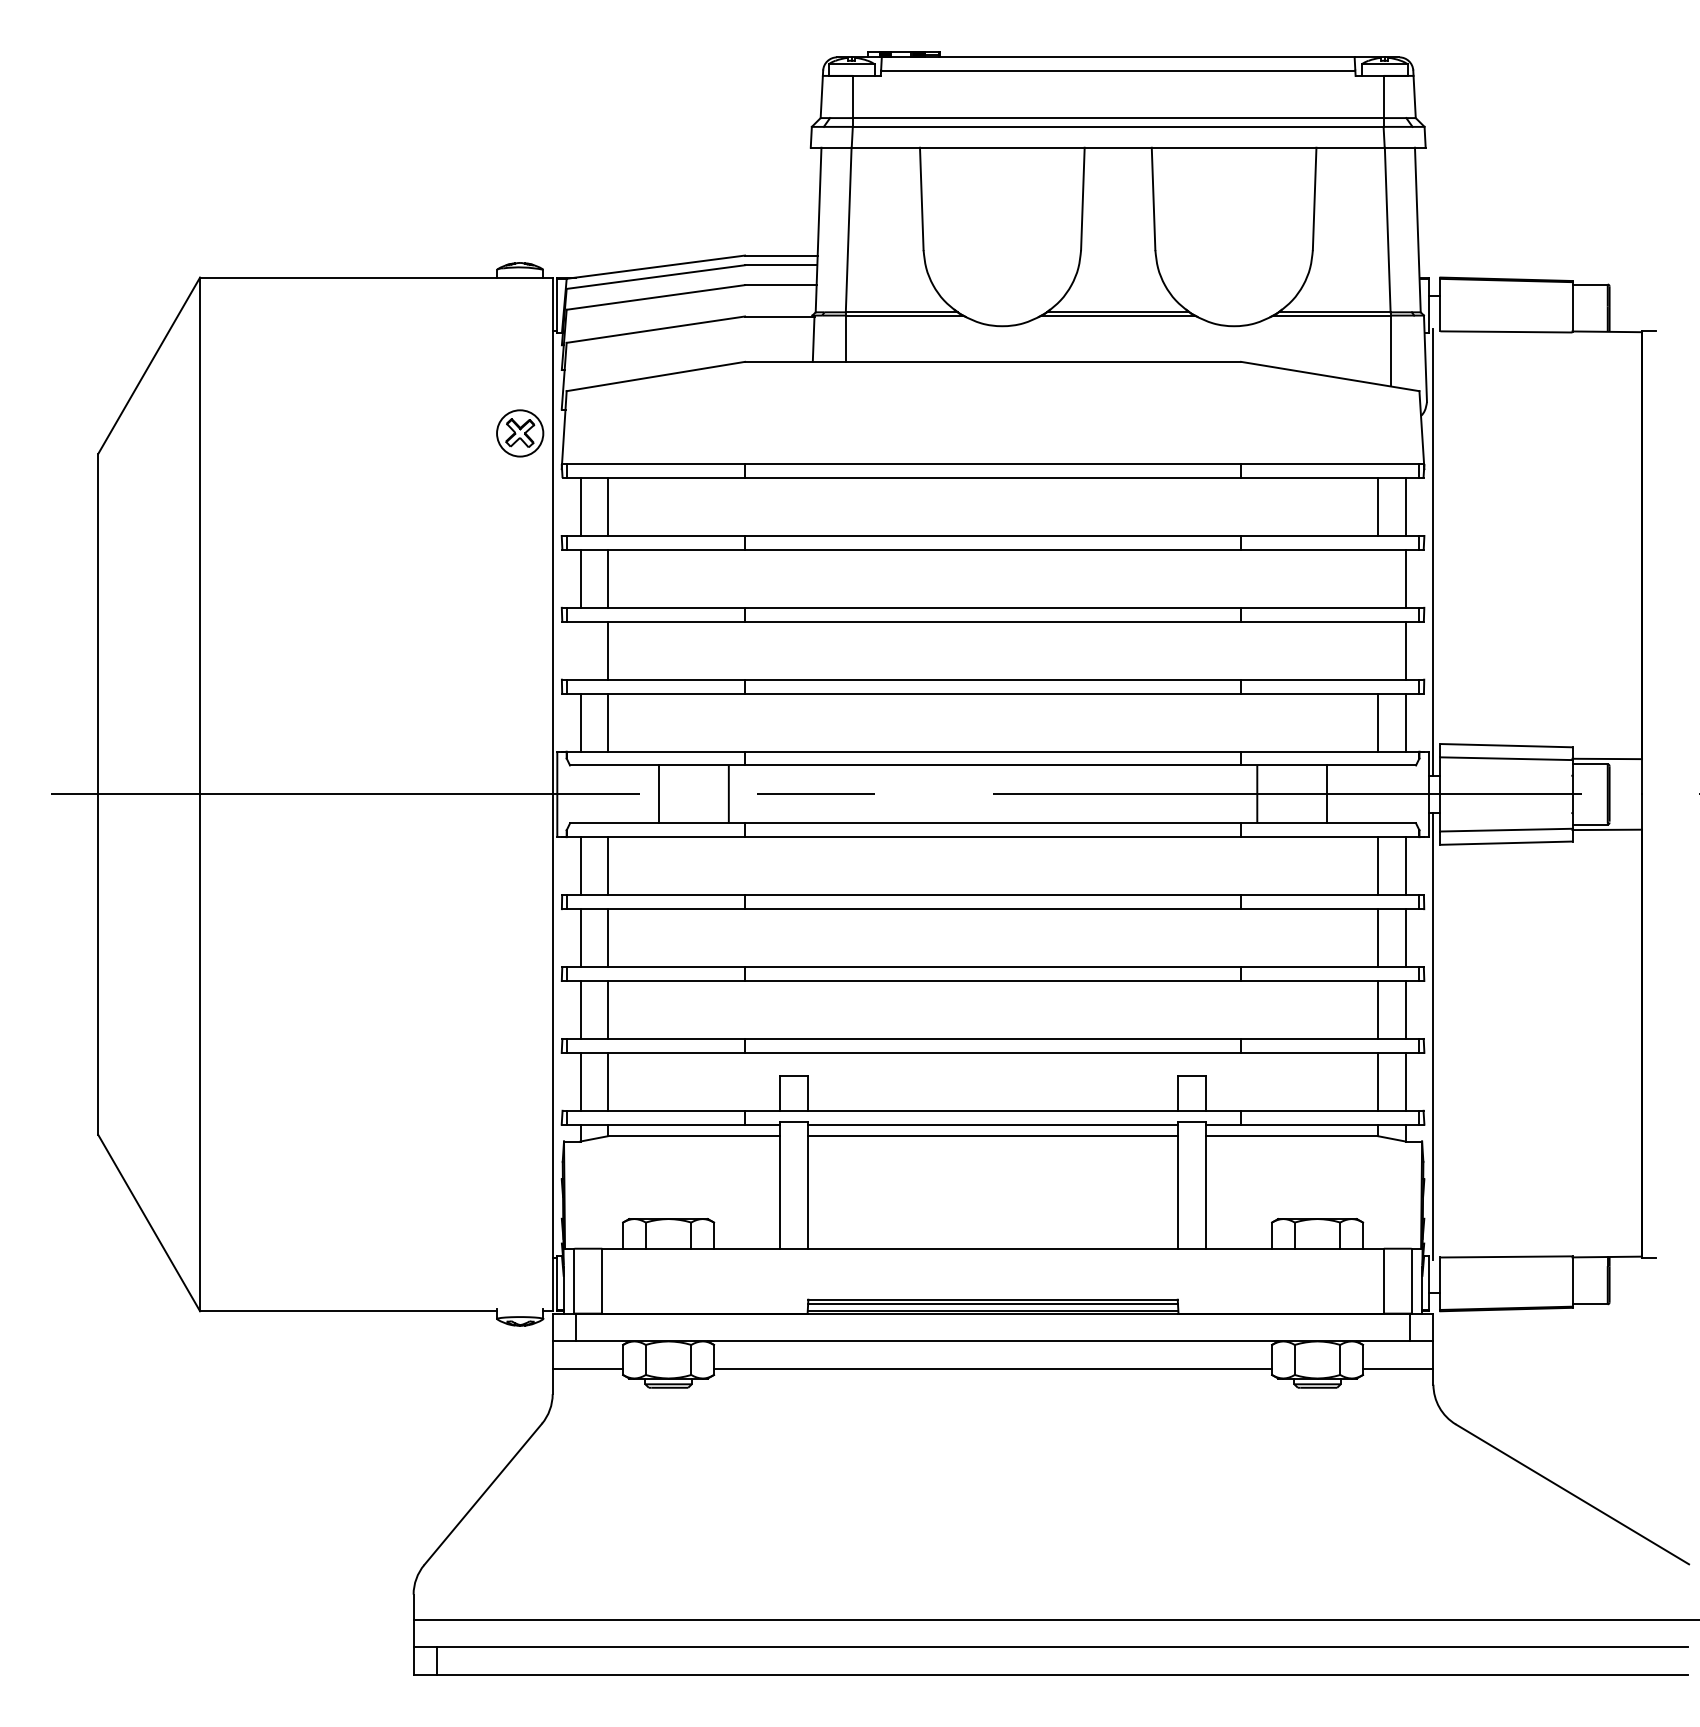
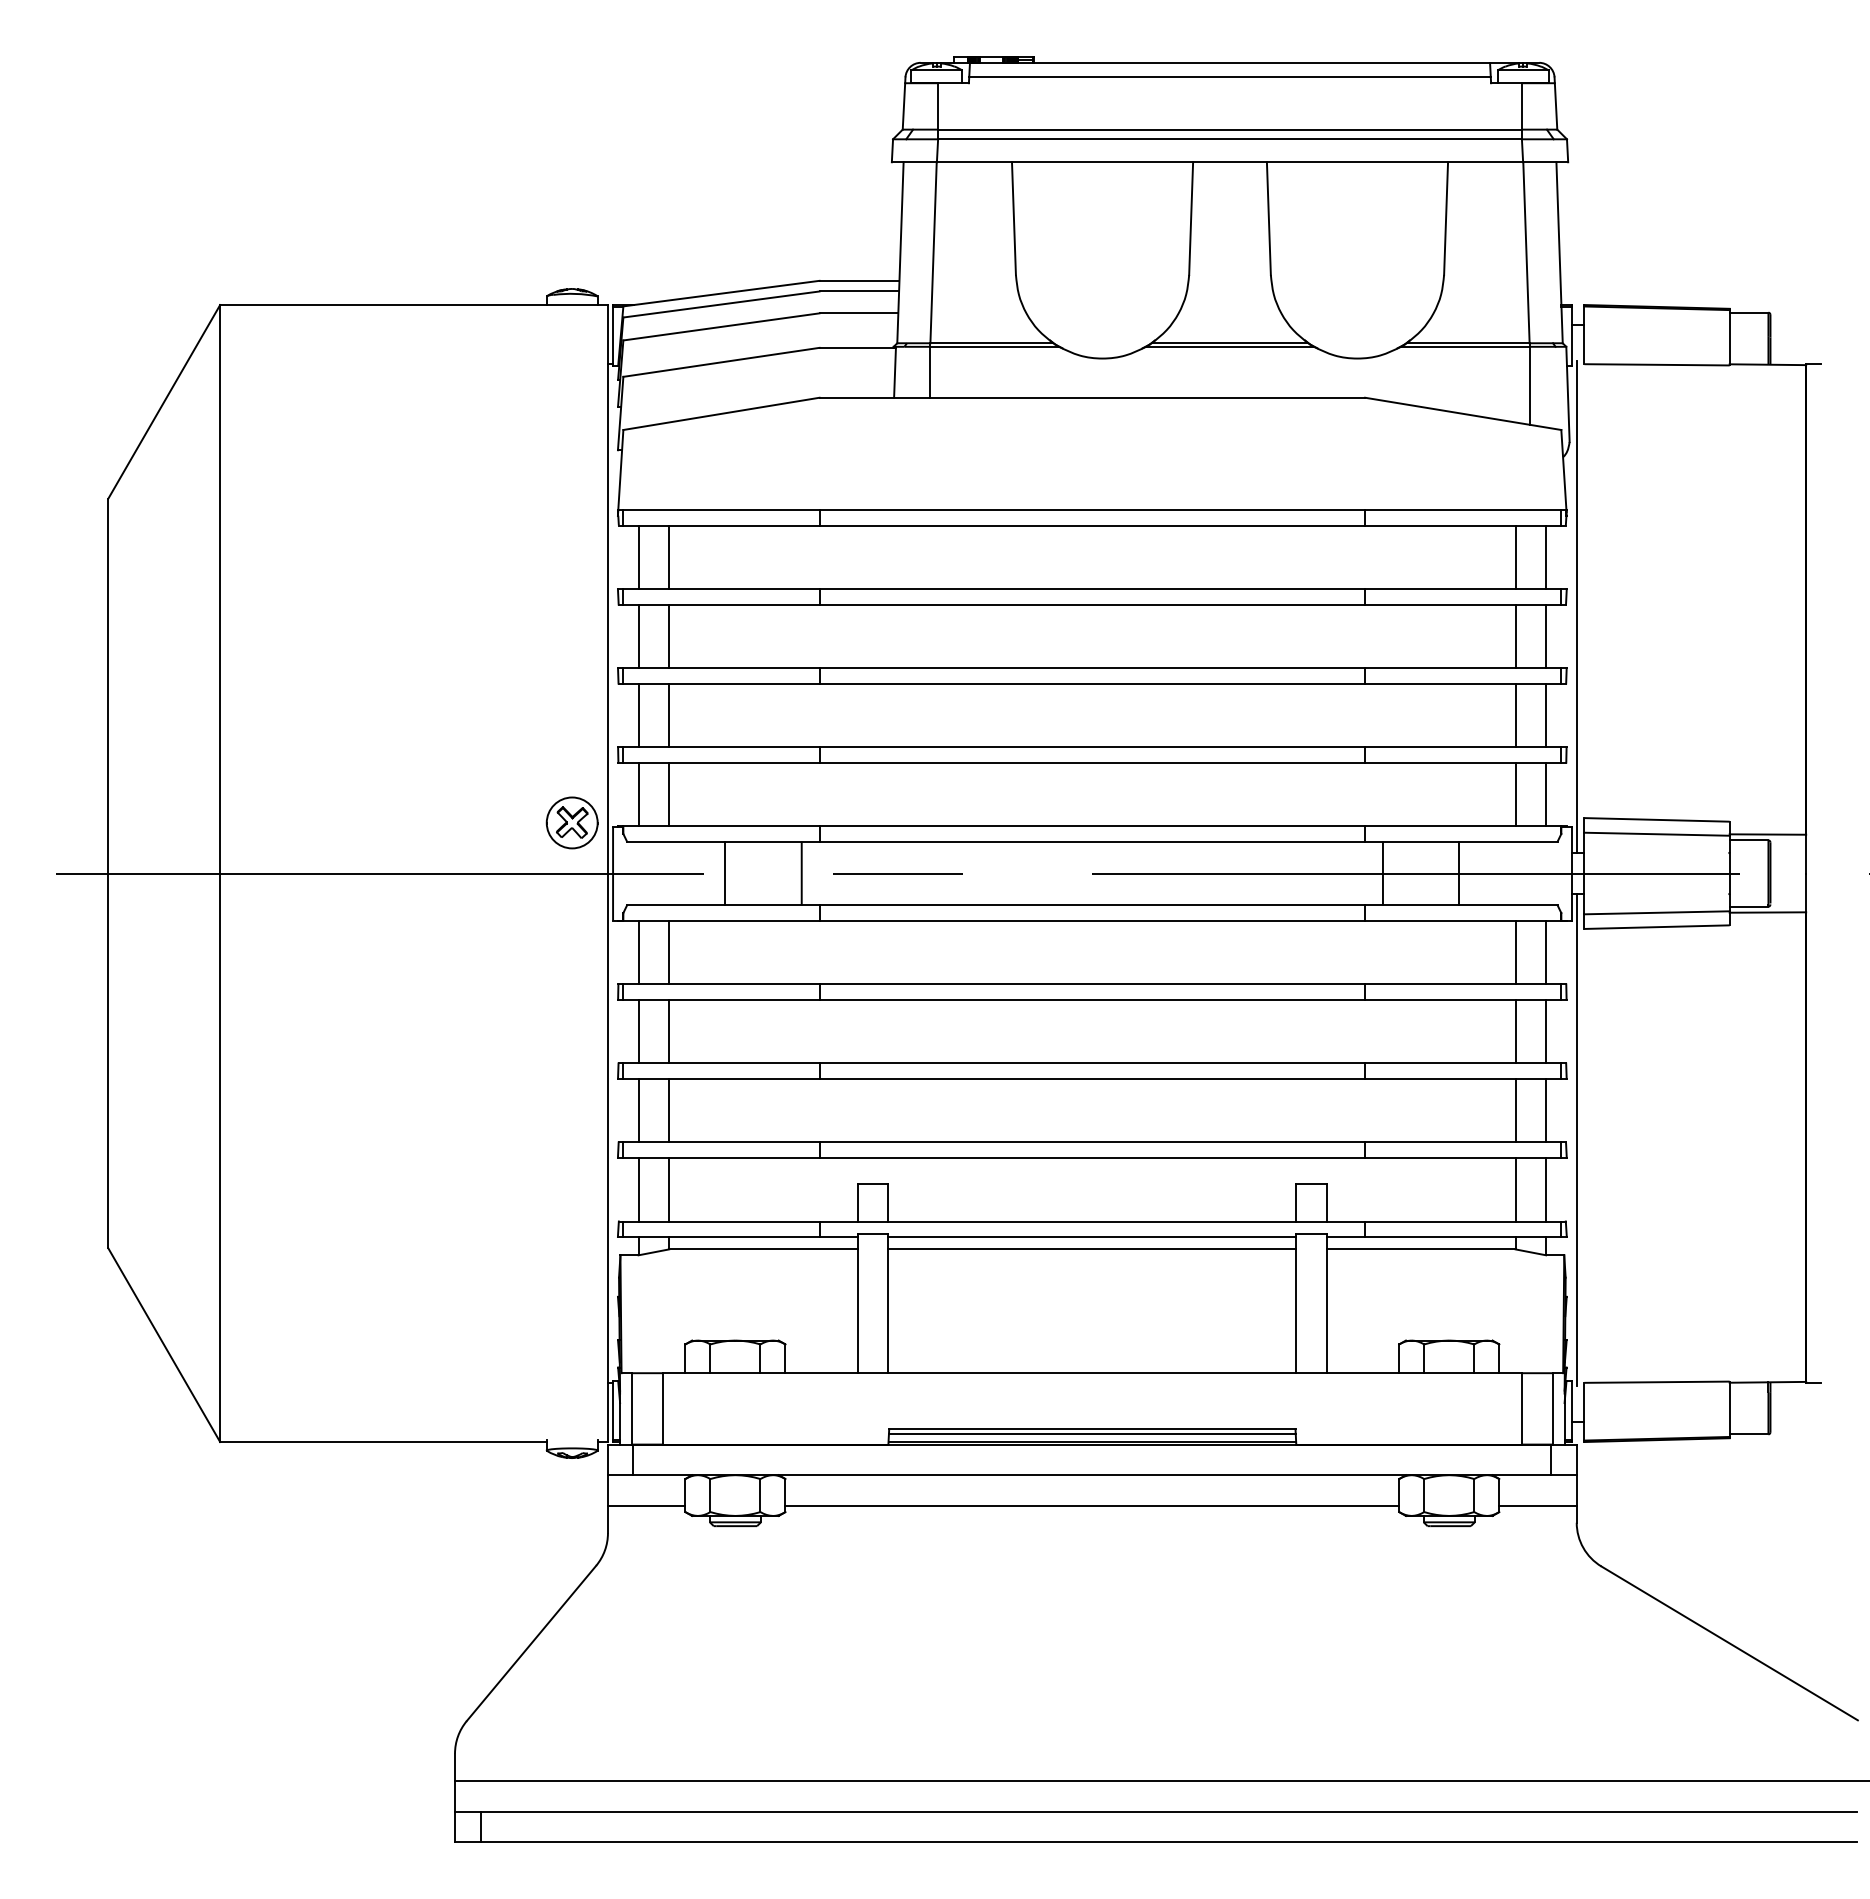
part: (520, 433) -> (572, 823), moved
line: (1377, 578) -> (1515, 636), added
line: (580, 650) -> (638, 715), added
line: (1377, 650) -> (1515, 715), added

